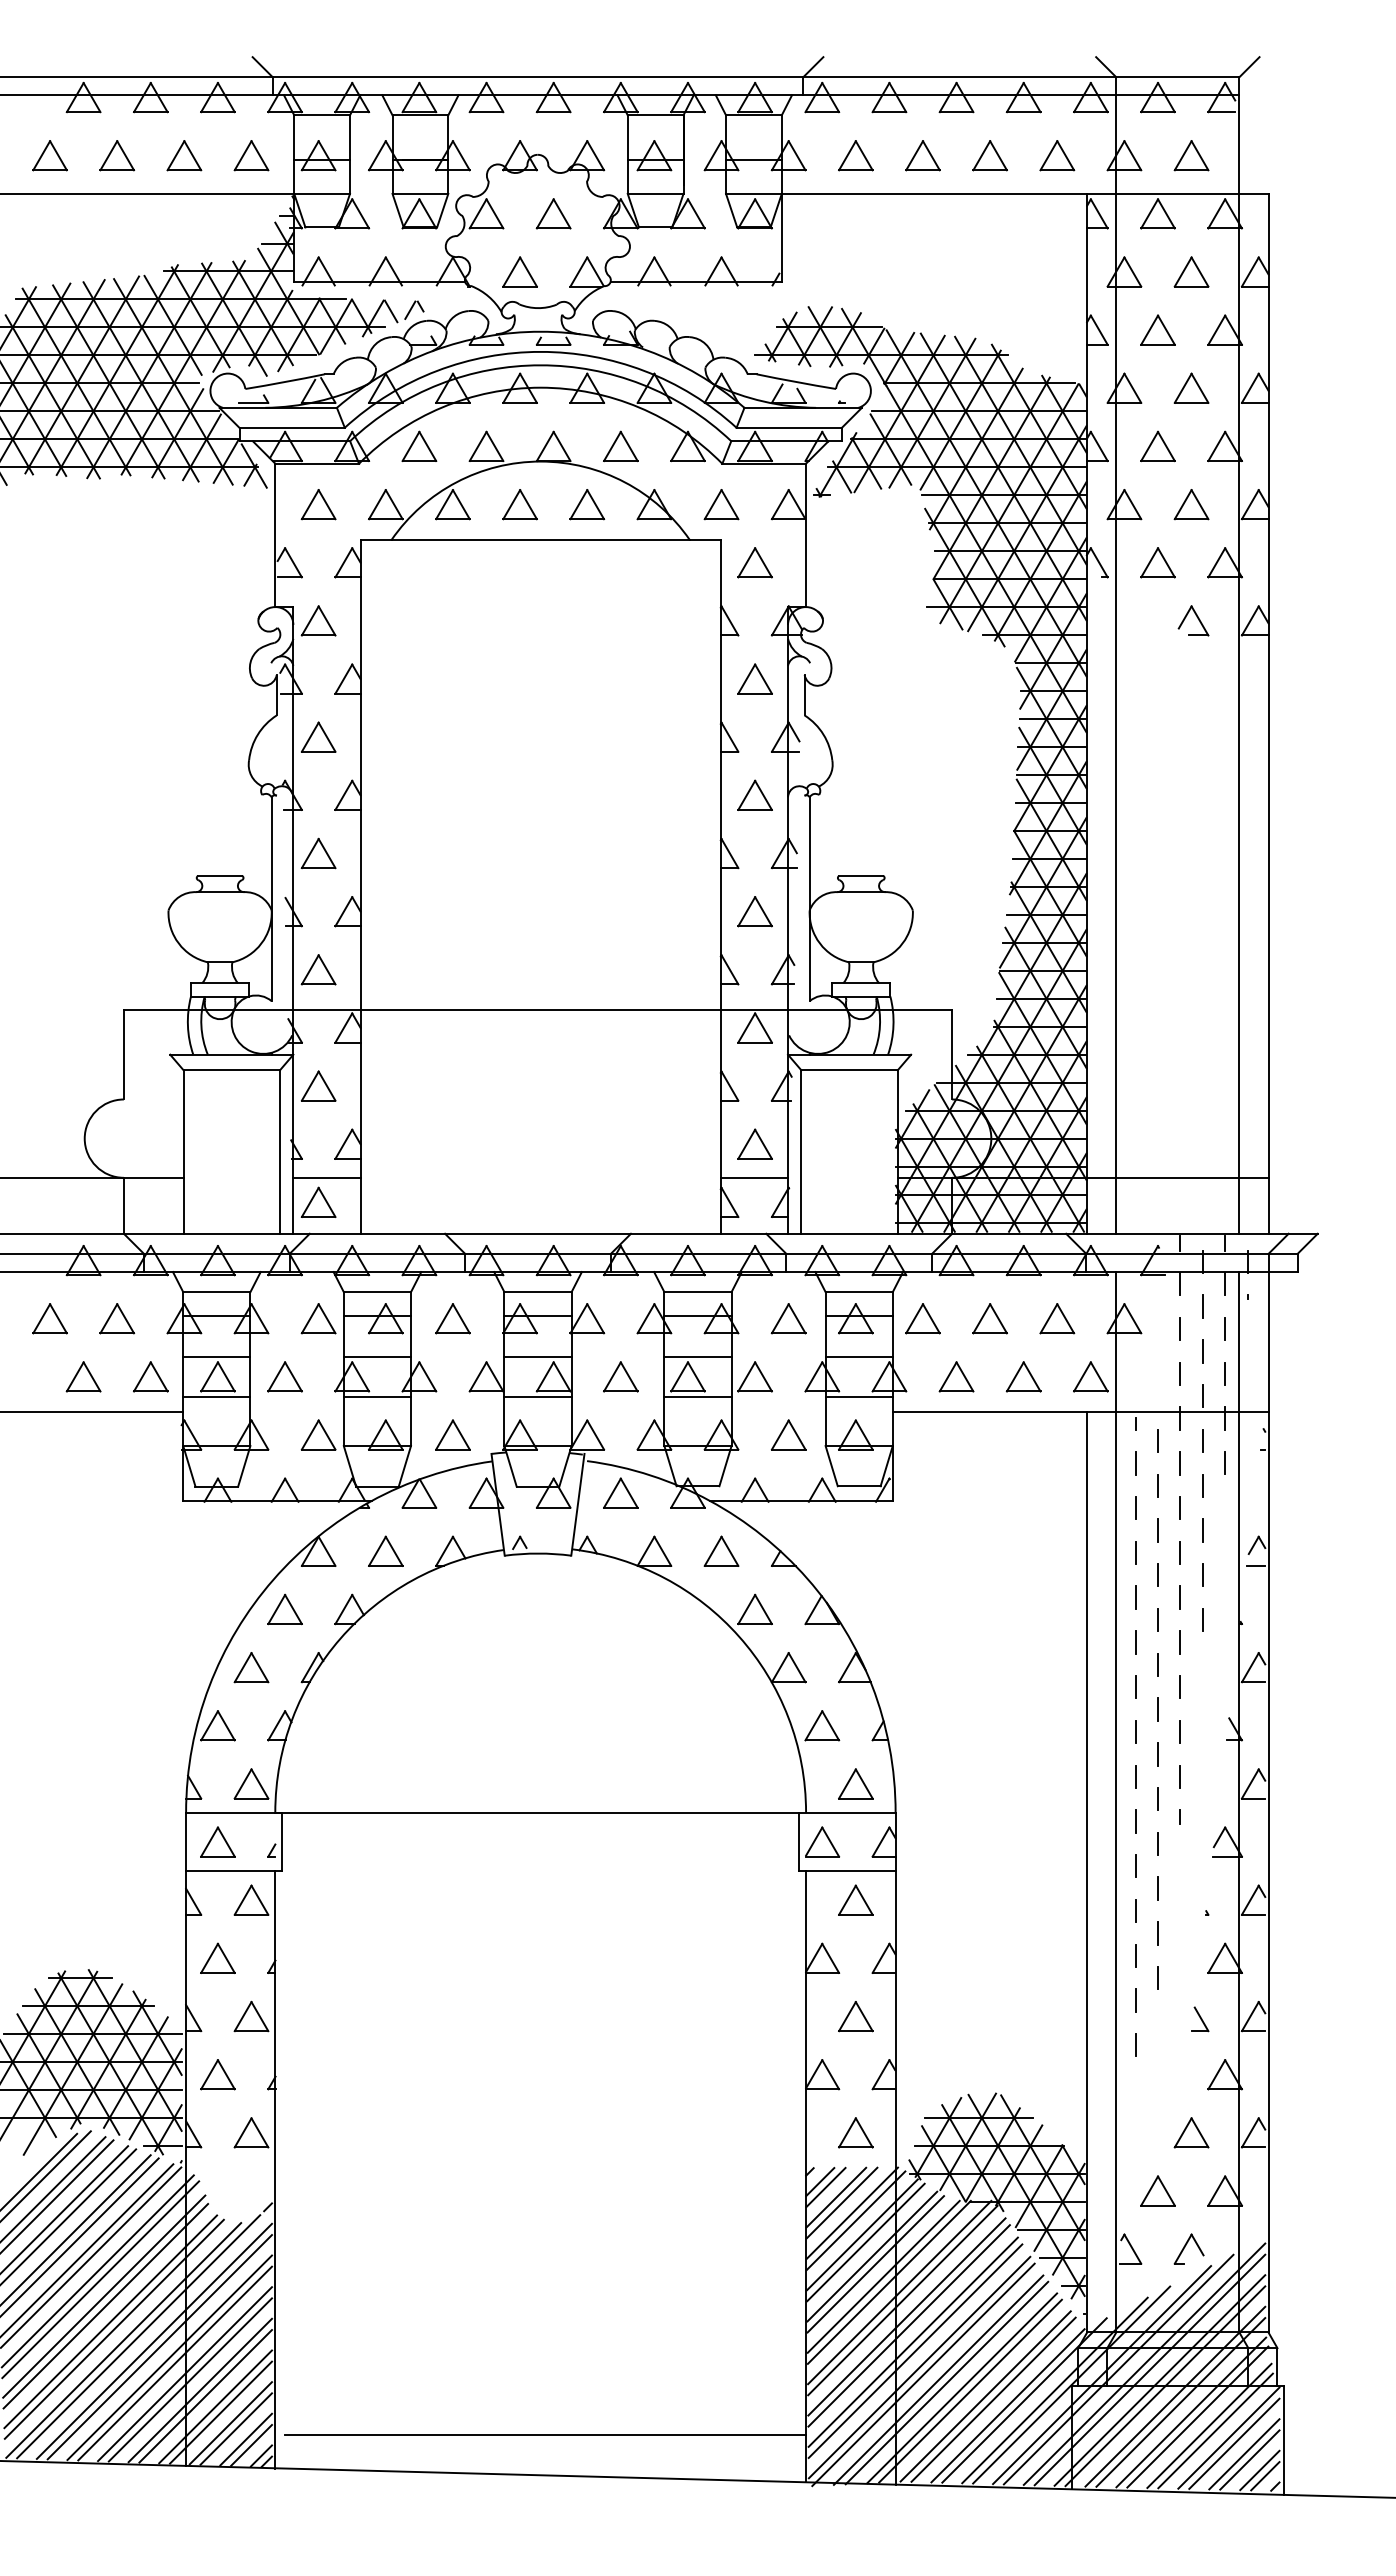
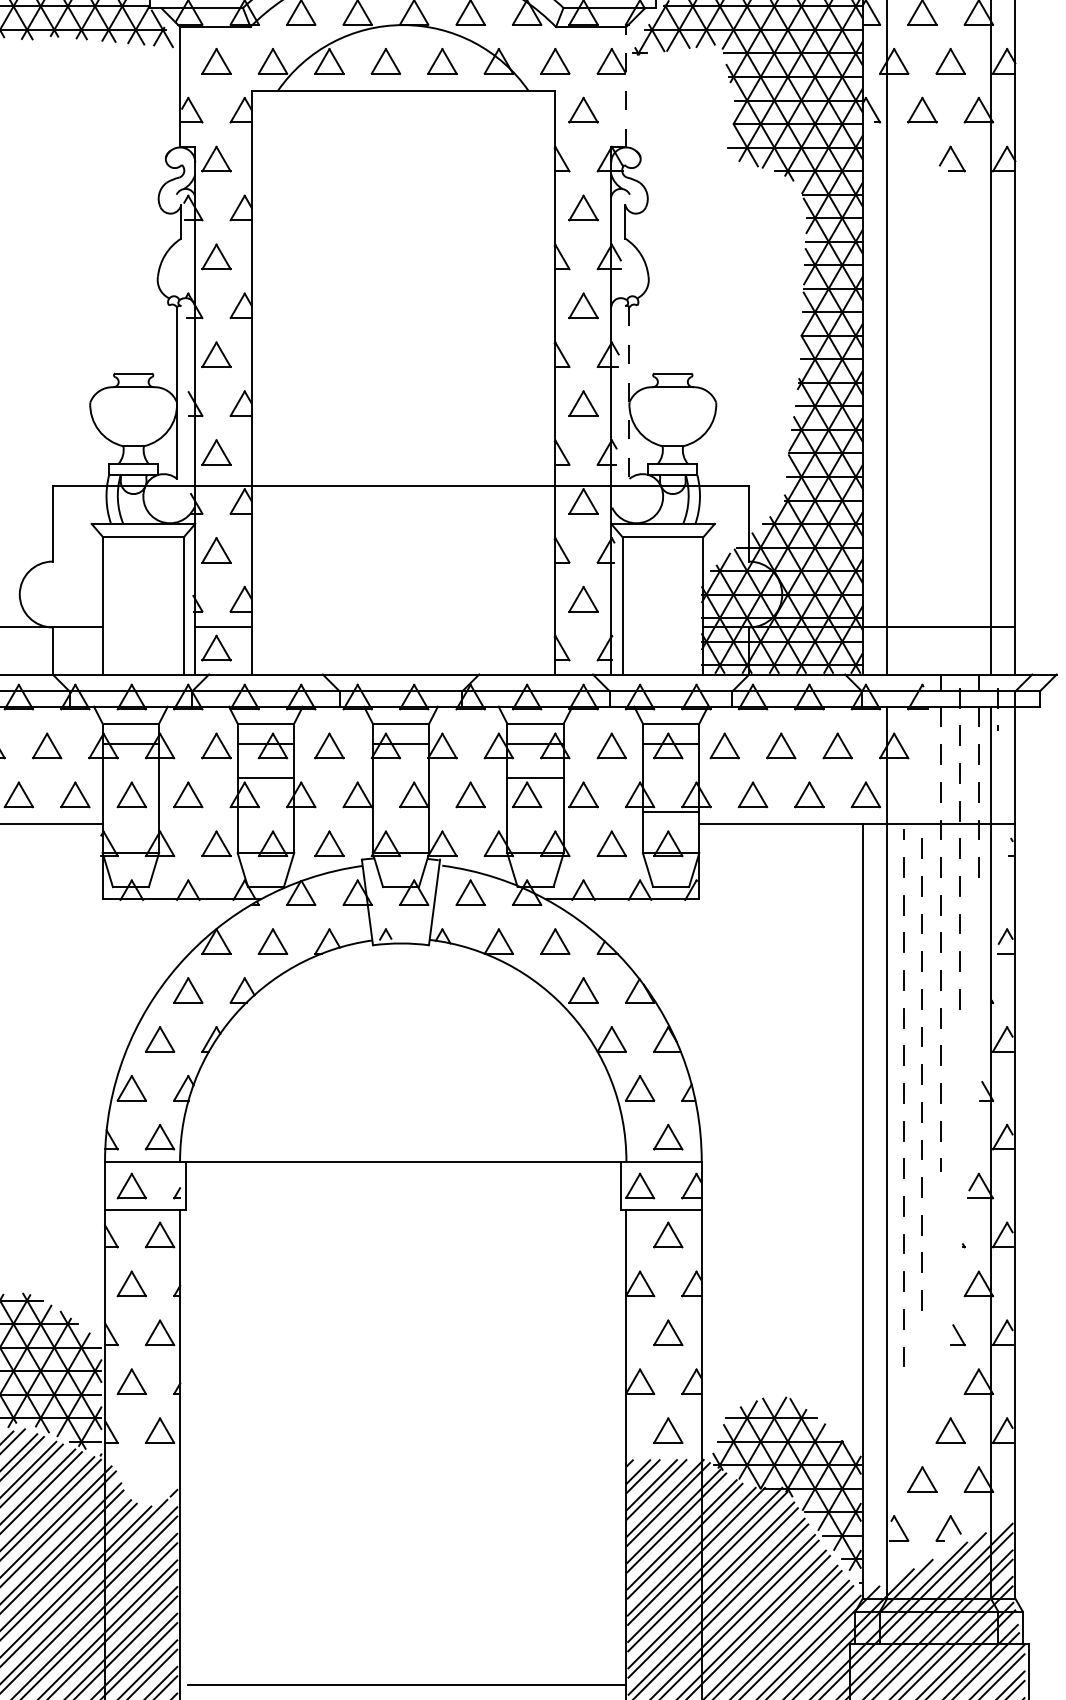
line: (805, 535) -> (625, 87), solid -> dashed
line: (809, 899) -> (629, 393), solid -> dashed
line: (754, 1177) -> (583, 627), removed
line: (216, 1356) -> (130, 777), removed
line: (537, 1356) -> (400, 777), removed
line: (858, 1356) -> (670, 777), removed
line: (216, 1396) -> (130, 811), removed
line: (377, 1396) -> (266, 811), removed
line: (537, 1396) -> (400, 811), removed
line: (697, 1396) -> (535, 811), removed

